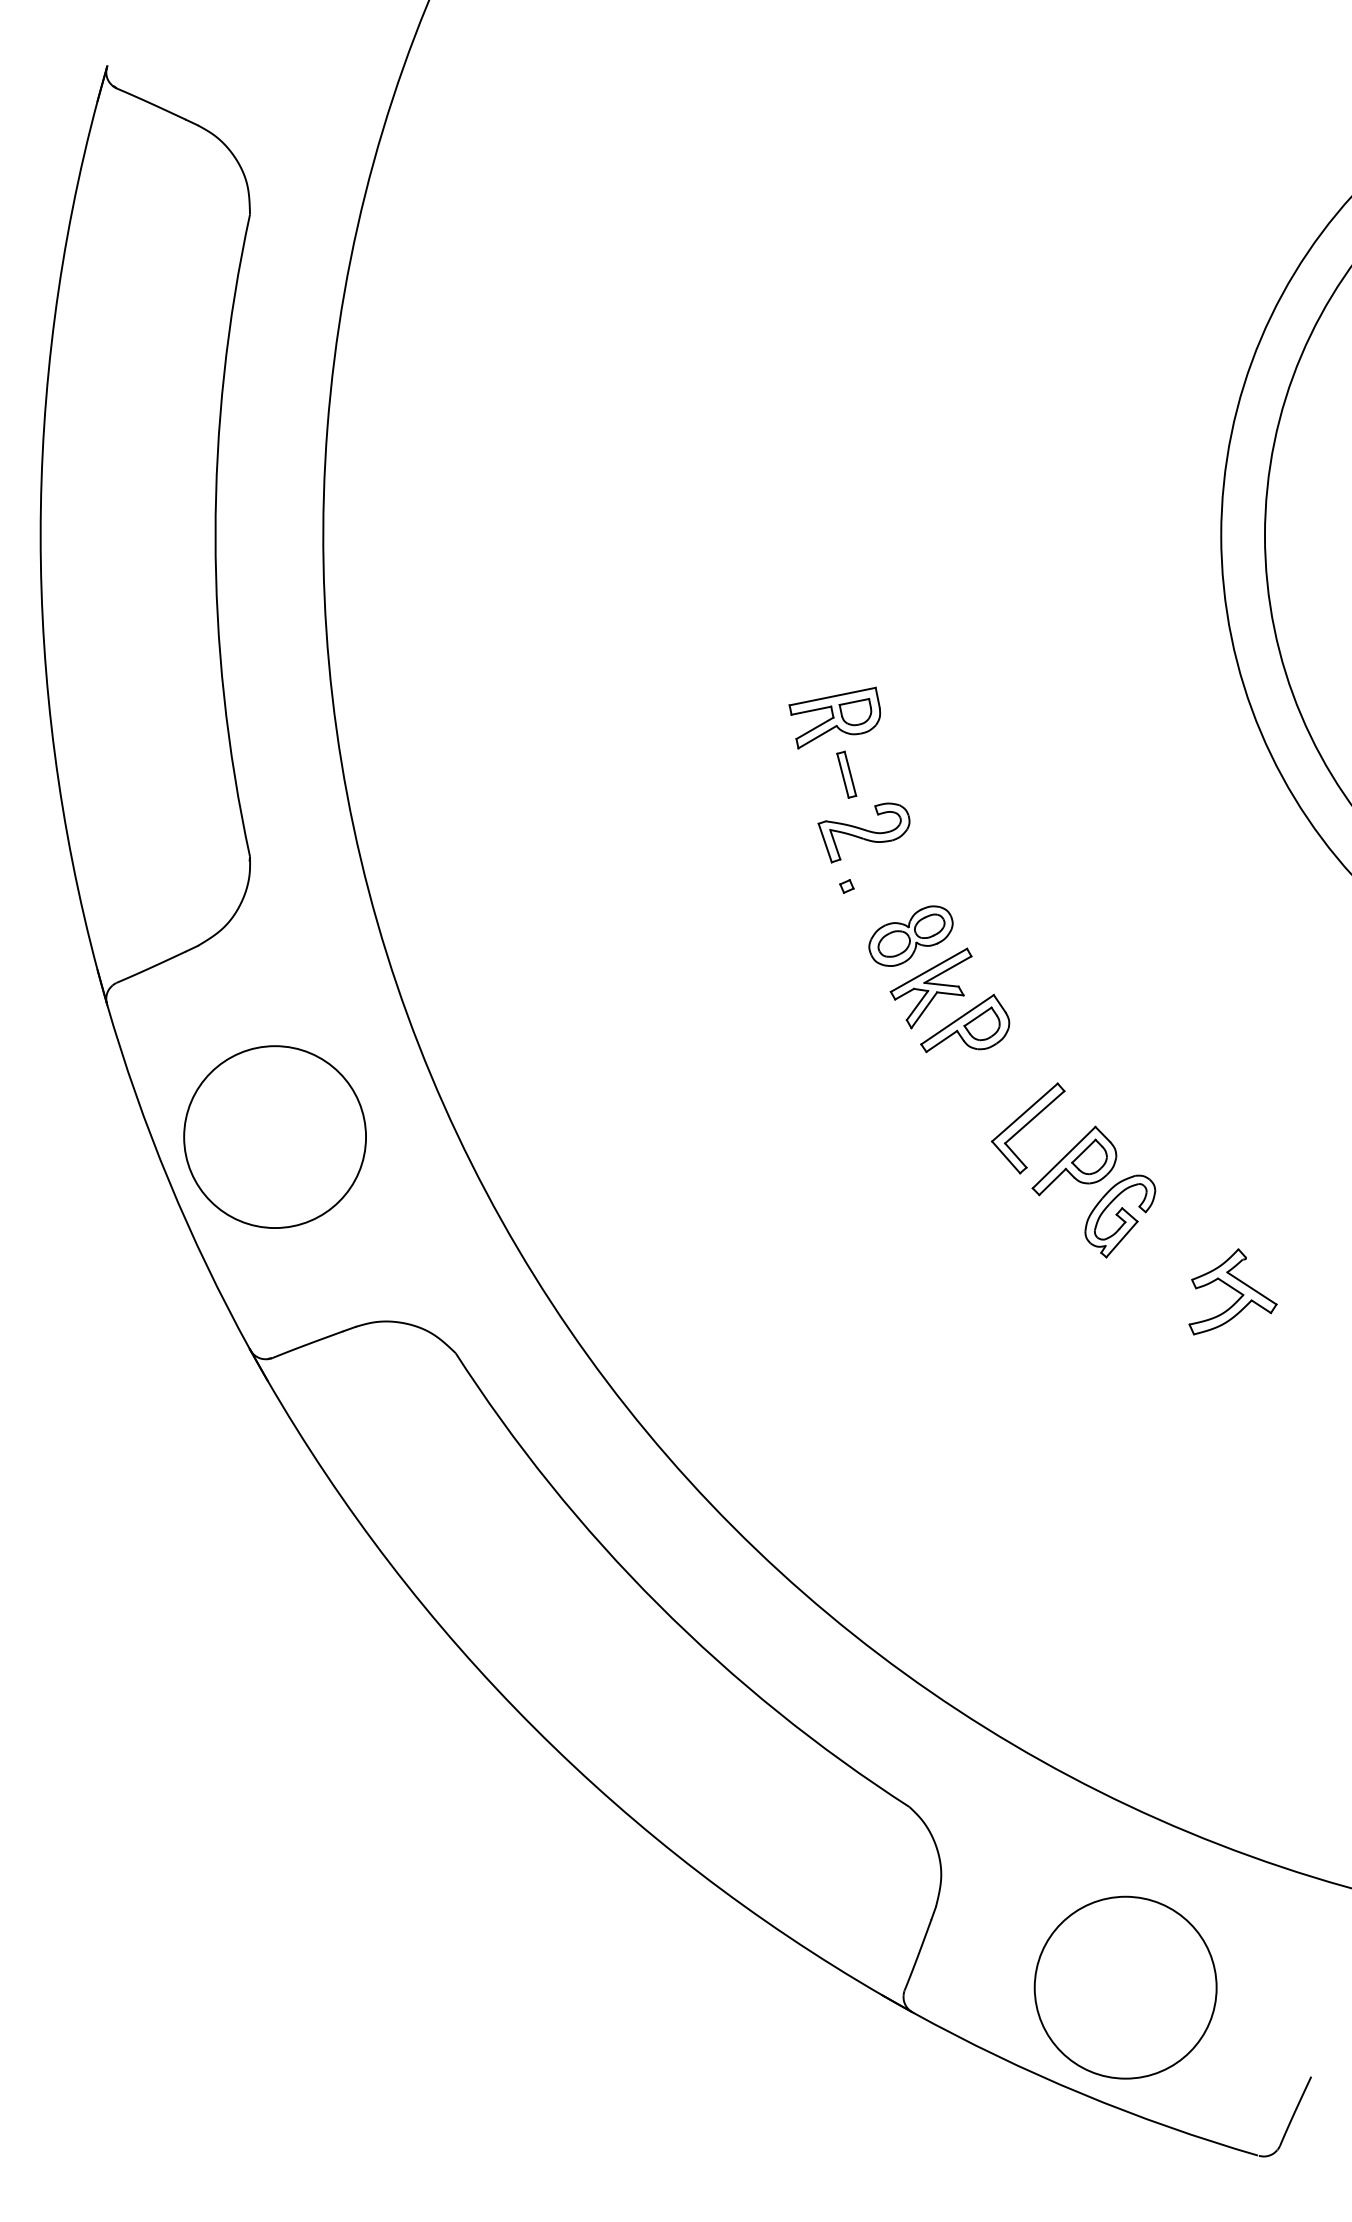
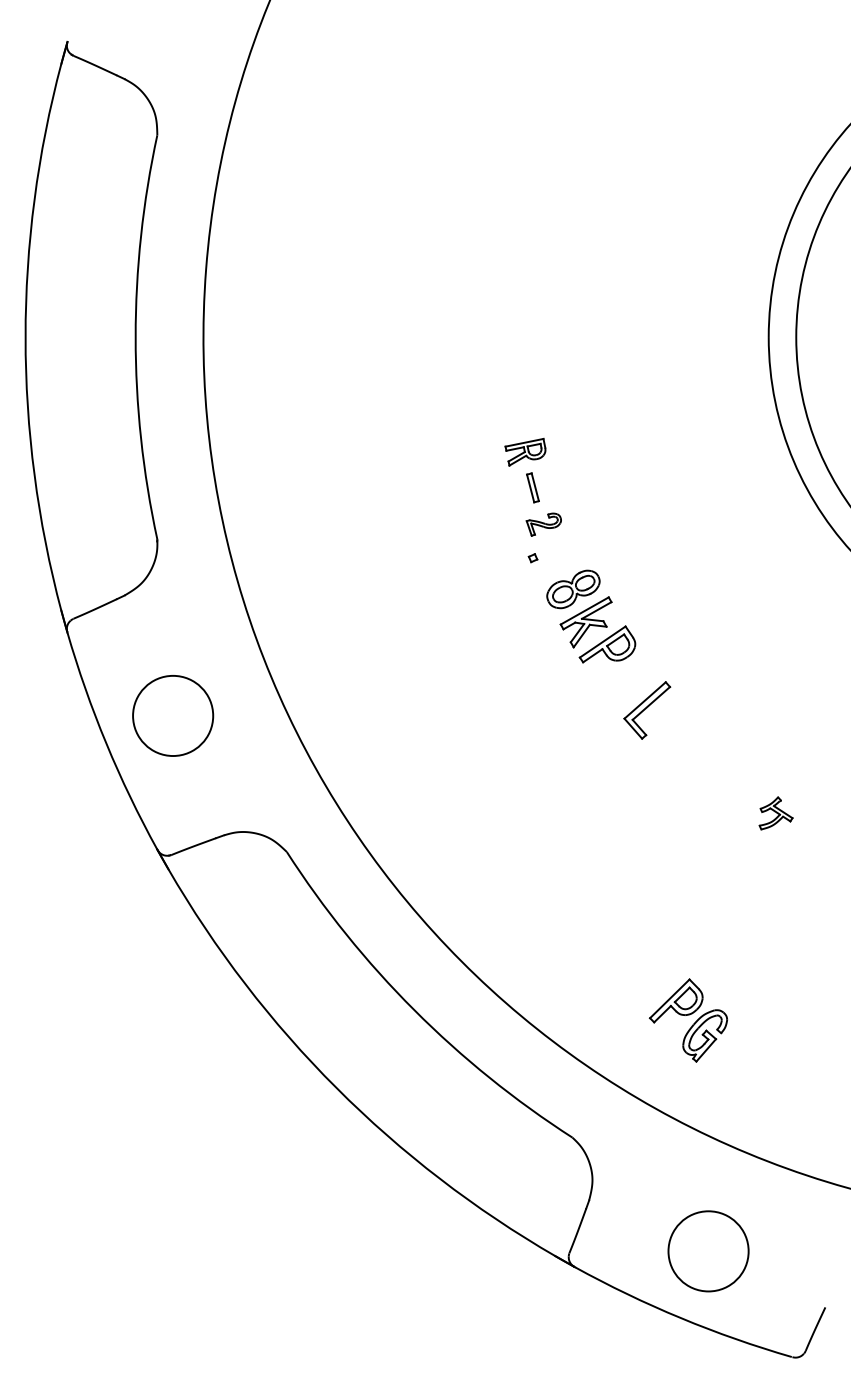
part: (834, 718) -> (525, 452), size x0.7
part: (863, 832) -> (543, 524), size x0.6
circle: (274, 1136) -> (172, 715), size x0.7
part: (1092, 1192) -> (687, 1020), moved
part: (1232, 1292) -> (775, 813), size x0.6
circle: (1125, 1987) -> (708, 1251), size x0.7

